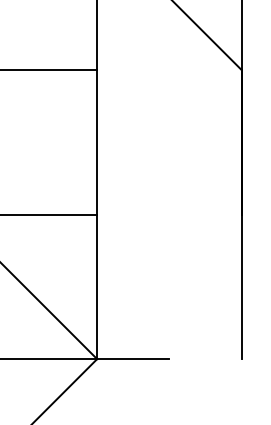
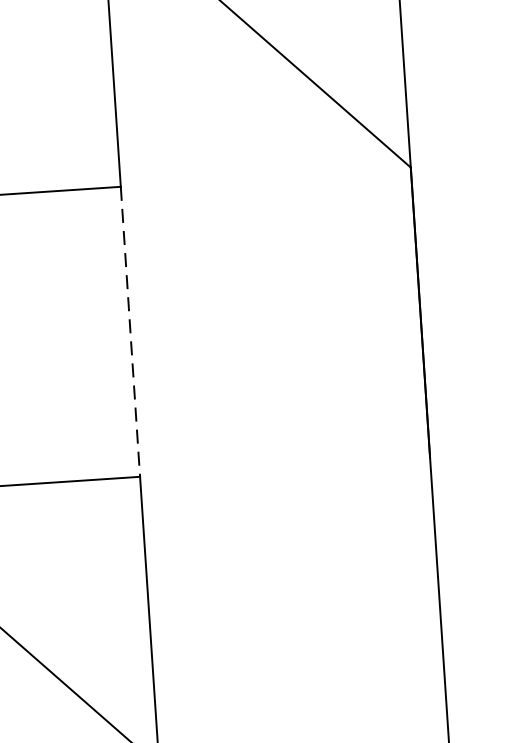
line: (97, 142) -> (131, 332), solid -> dashed

